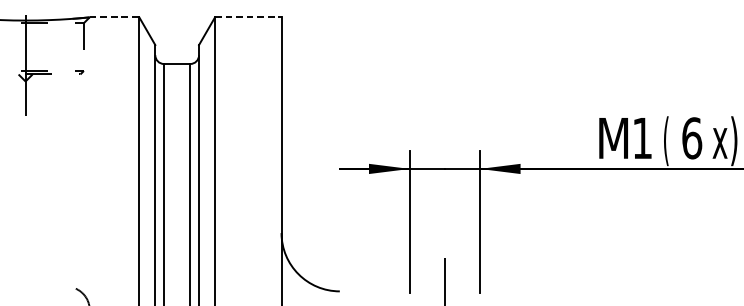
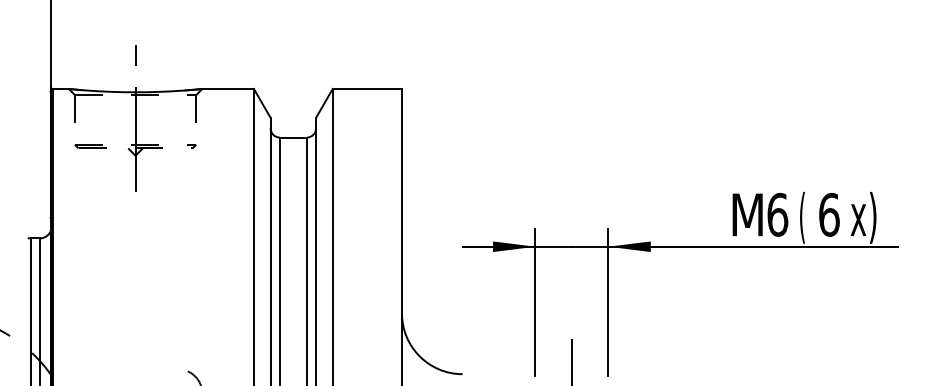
line: (114, 16) -> (228, 88), dashed -> solid
line: (248, 16) -> (367, 88), dashed -> solid
text: (642, 137) -> (777, 214), 1 -> 6

